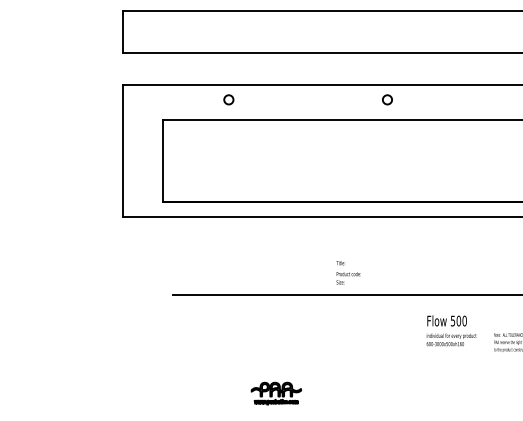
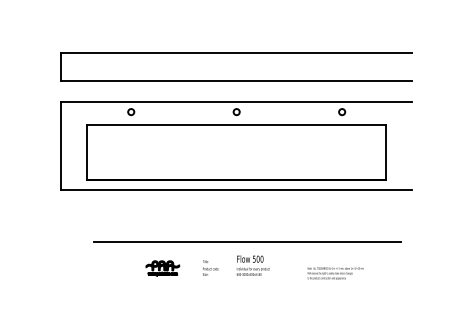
text: (348, 271) -> (210, 267), moved
text: (450, 330) -> (252, 265), moved
part: (275, 393) -> (162, 268), moved

